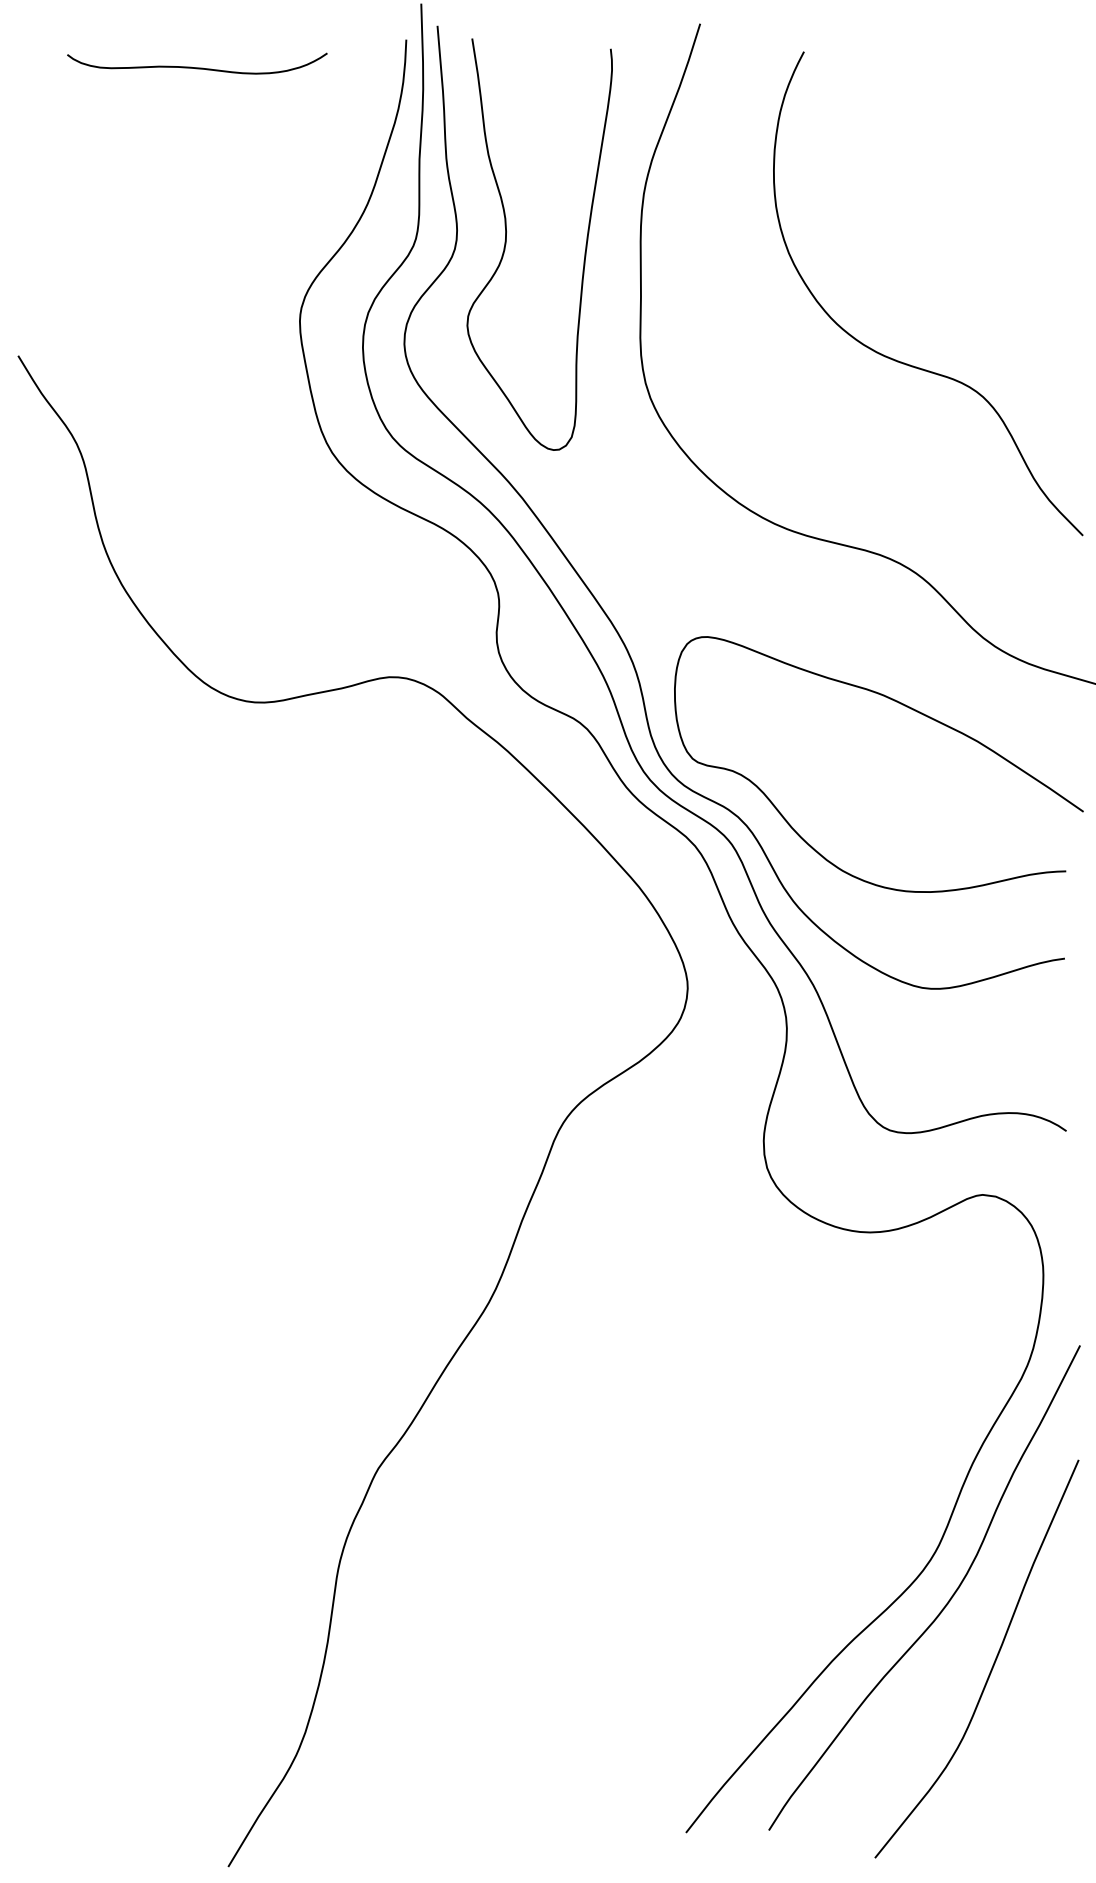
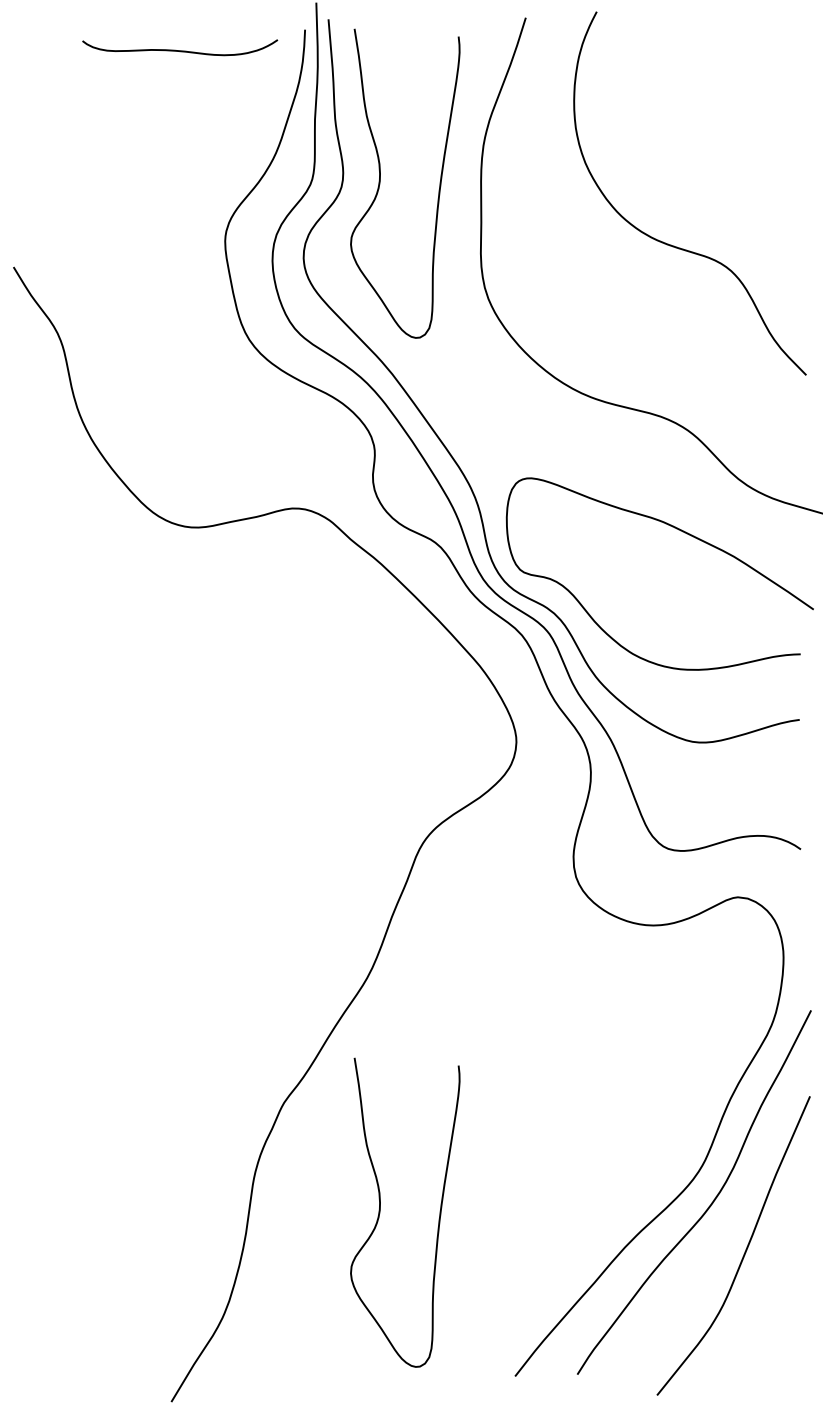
curve: (197, 67) -> (180, 50), moved
curve: (903, 361) -> (671, 244), moved
curve: (506, 1614) -> (380, 1212), added

